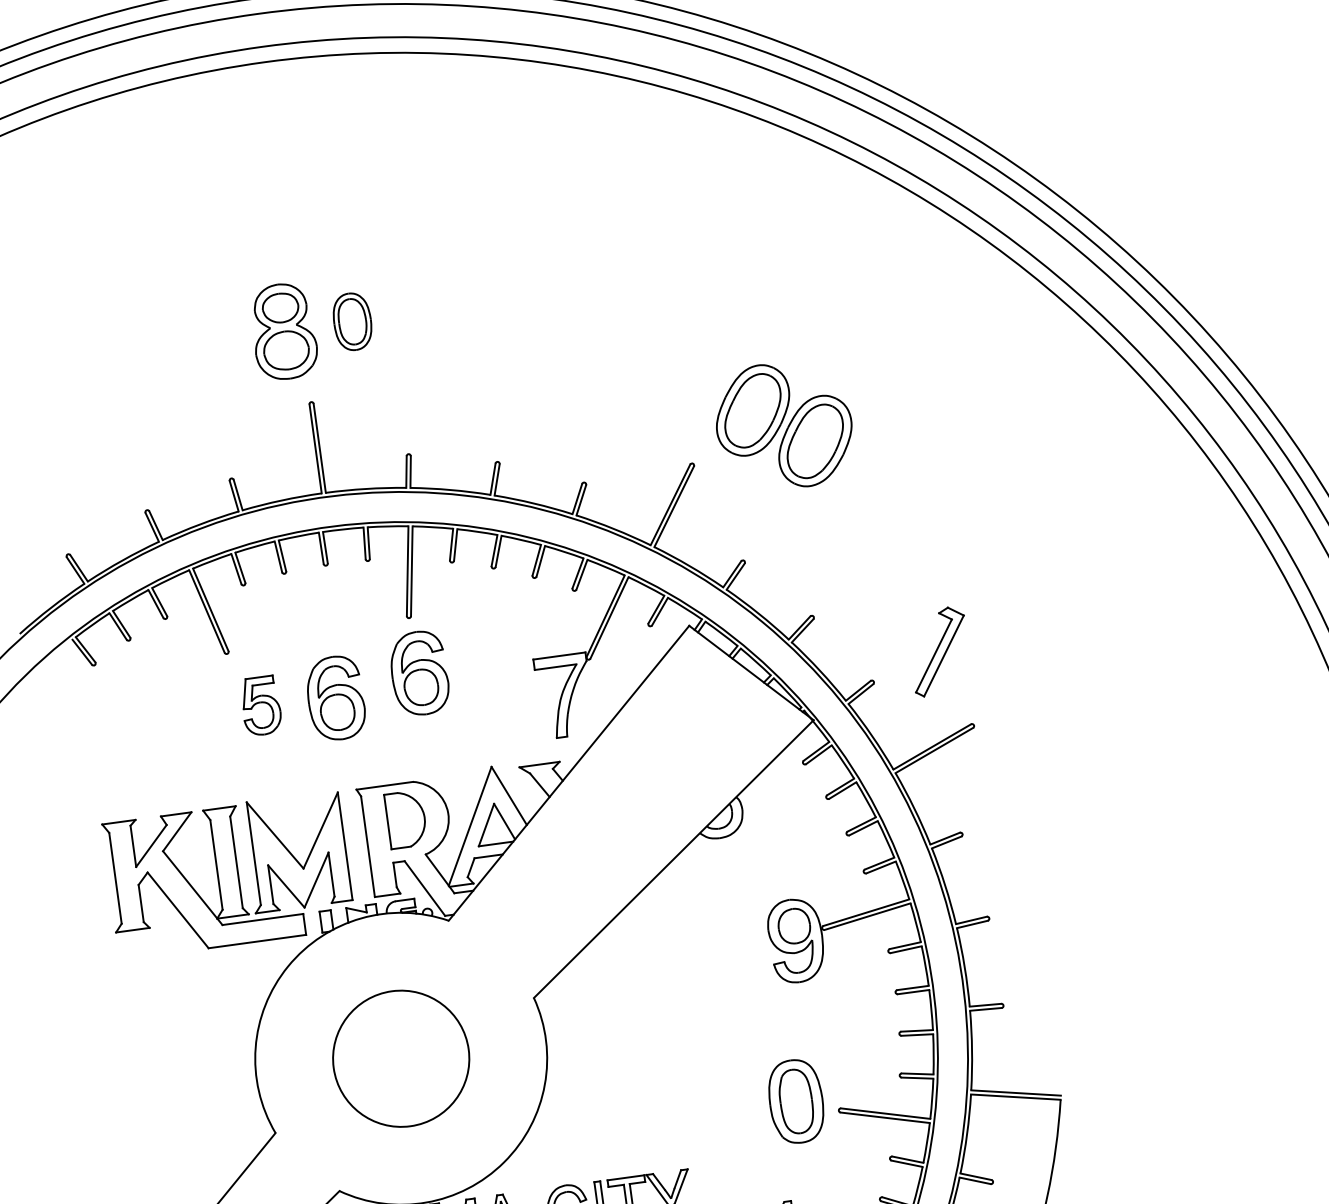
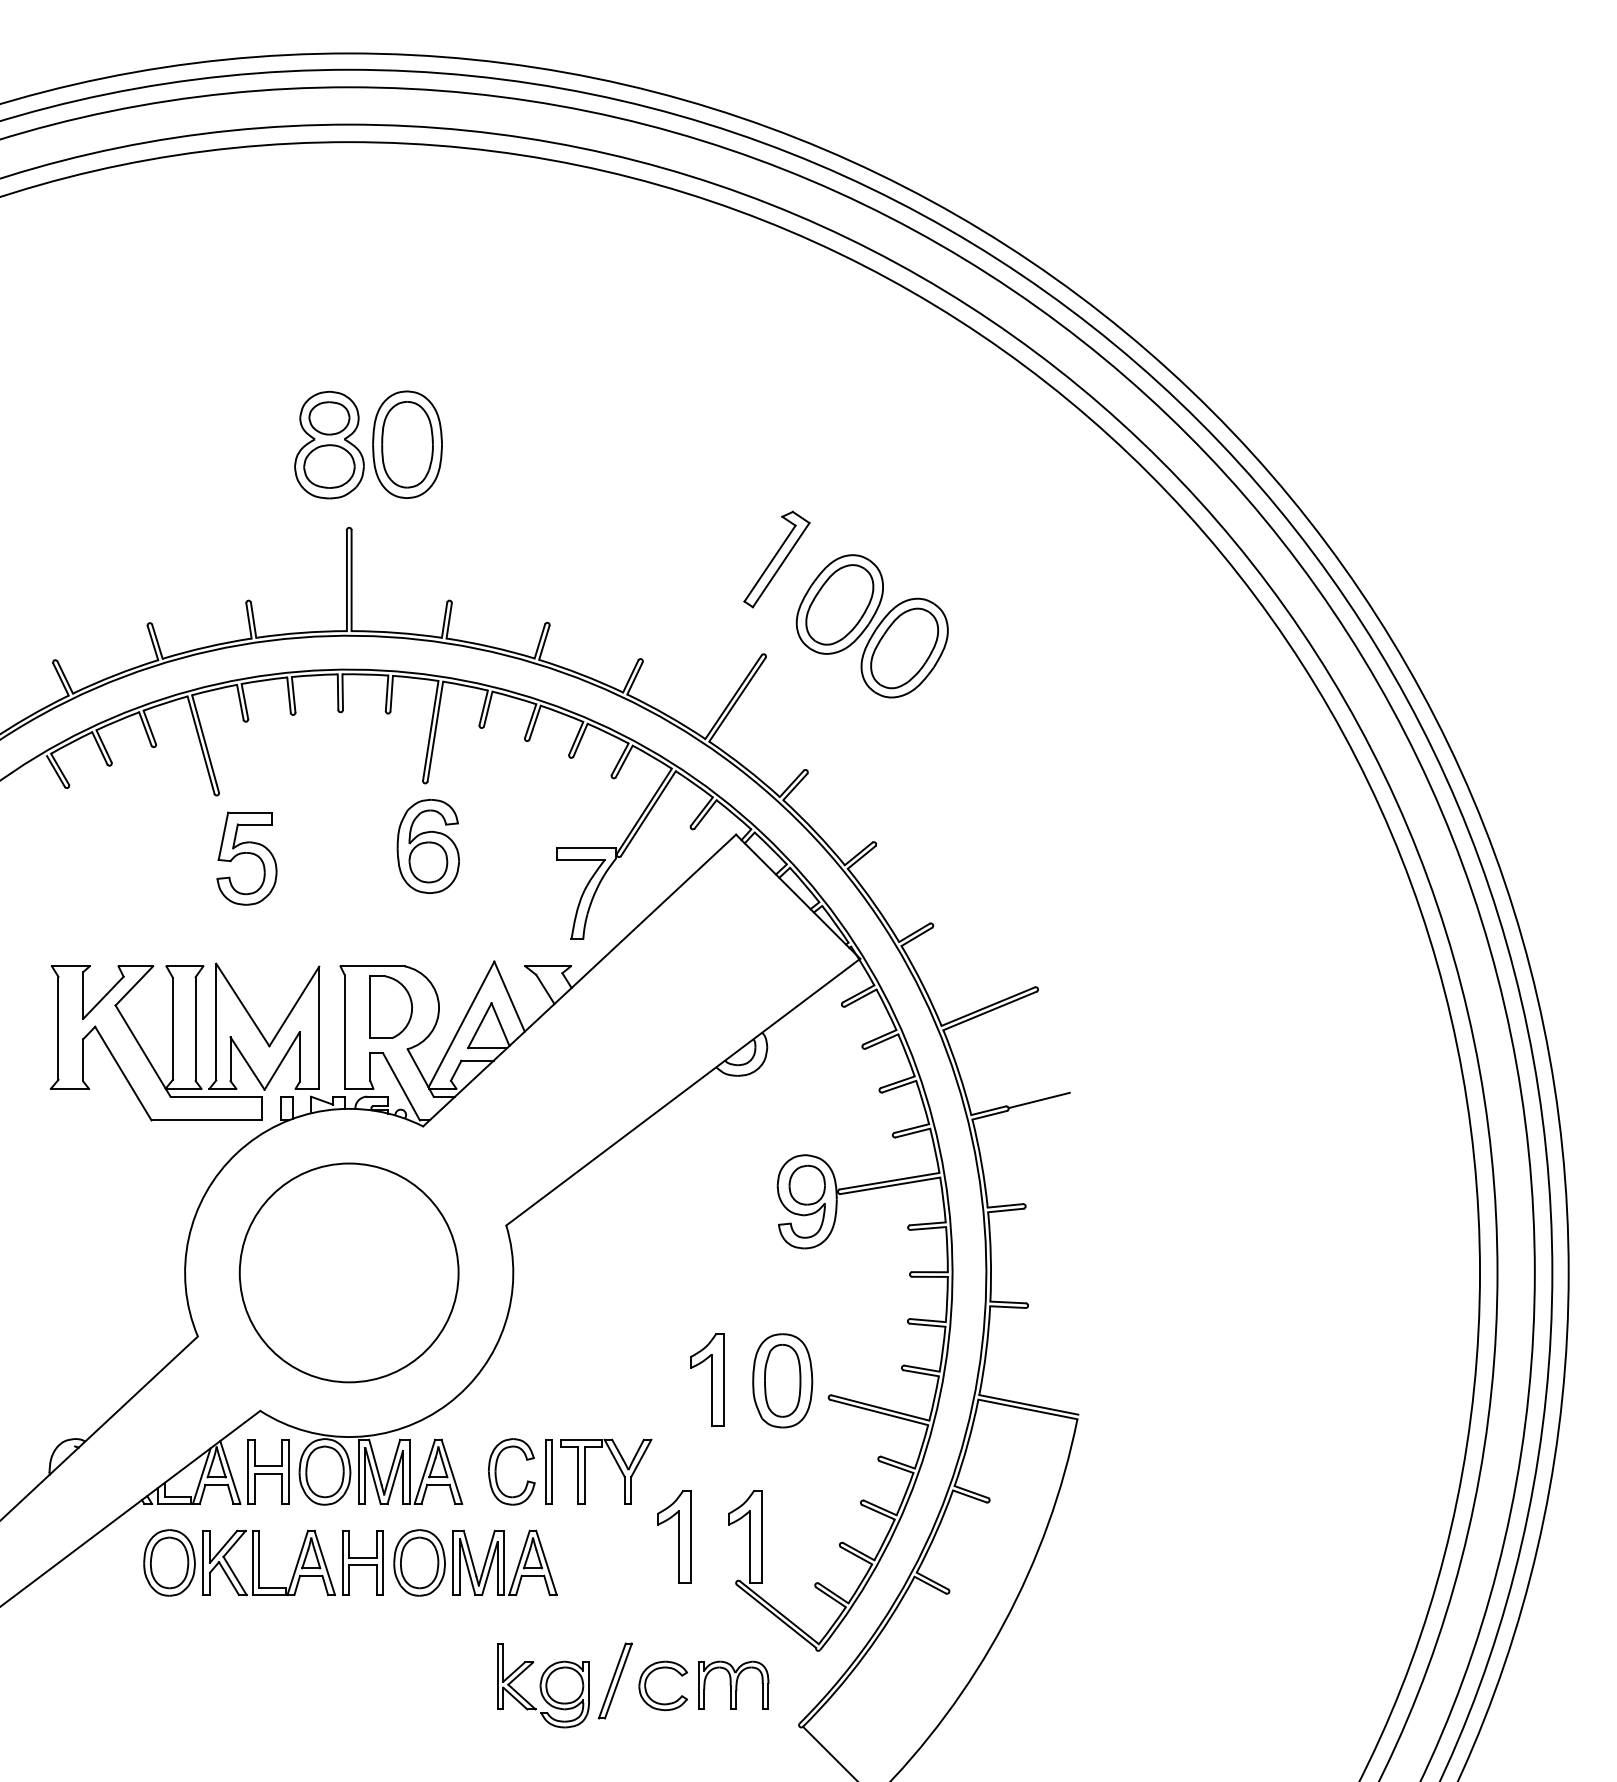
part: (352, 321) -> (407, 444), size x1.67
part: (939, 651) -> (776, 559), moved
part: (335, 698) -> (330, 861), removed
part: (260, 705) -> (246, 858), size x1.43
line: (987, 823) -> (1038, 1100), added
circle: (400, 1058) -> (348, 1272), size x1.43
part: (729, 1109) -> (707, 1379), added

